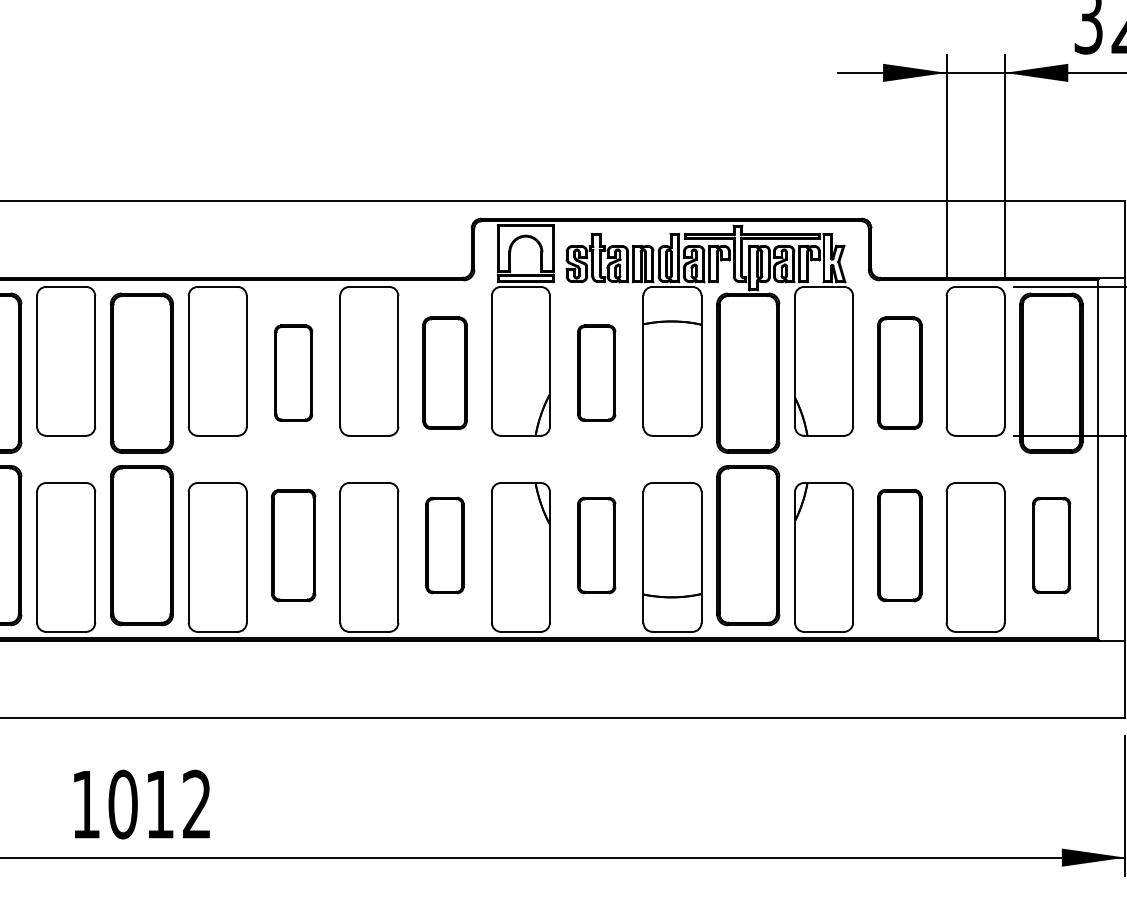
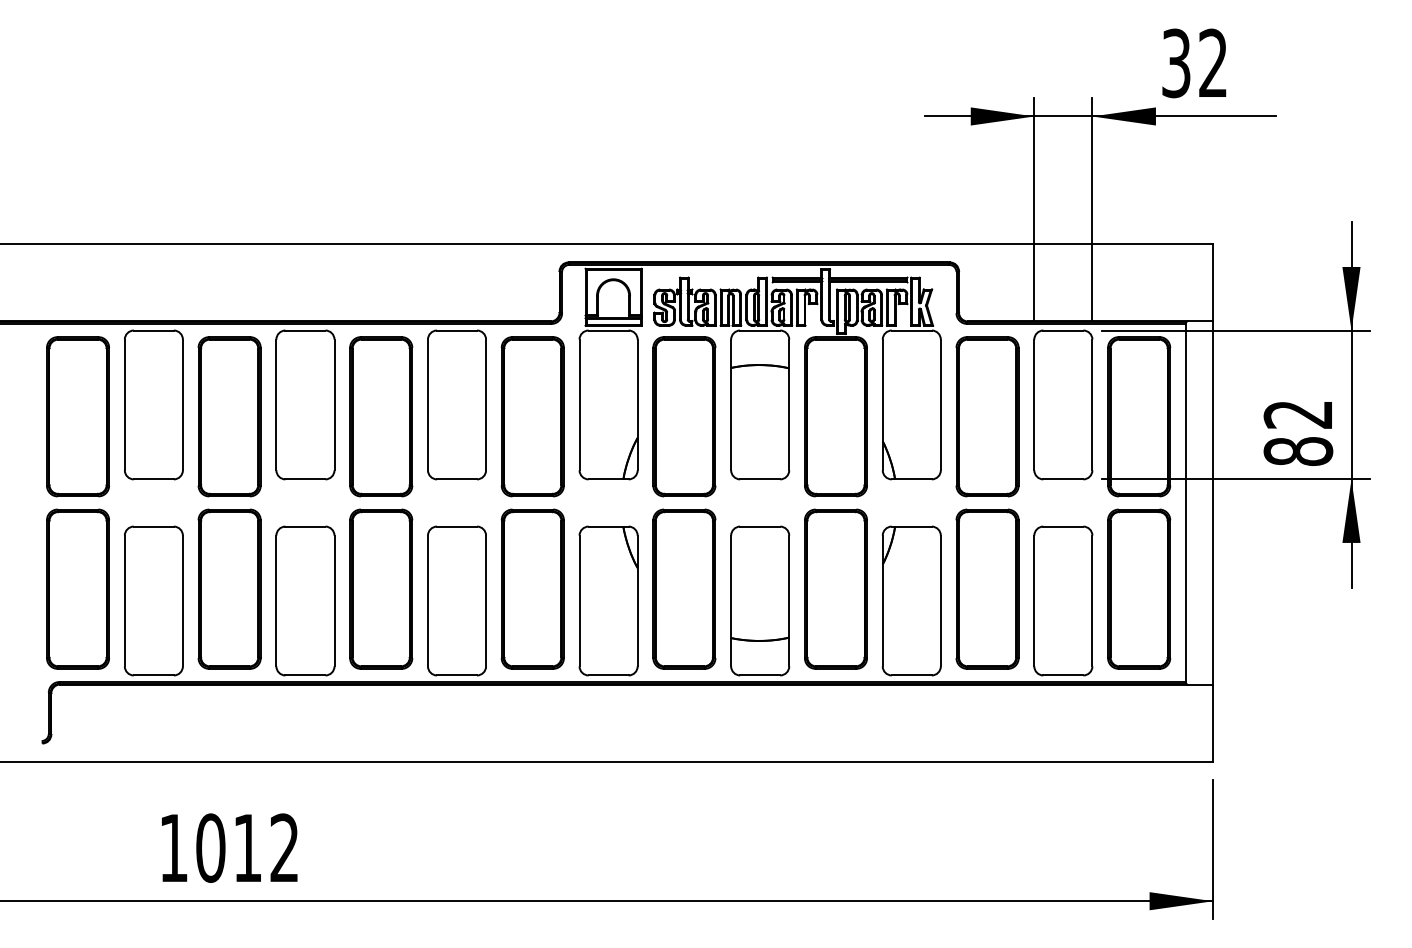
part: (293, 372) -> (381, 416), size x1.67
part: (444, 372) -> (532, 416), size x1.43
part: (596, 372) -> (684, 416), size x1.67
part: (899, 372) -> (987, 416), size x1.43
part: (293, 544) -> (381, 588), size x1.43
part: (444, 544) -> (532, 588), size x1.67
part: (596, 544) -> (684, 588), size x1.67
part: (899, 544) -> (987, 588), size x1.43
part: (1051, 544) -> (1139, 588), size x1.67

